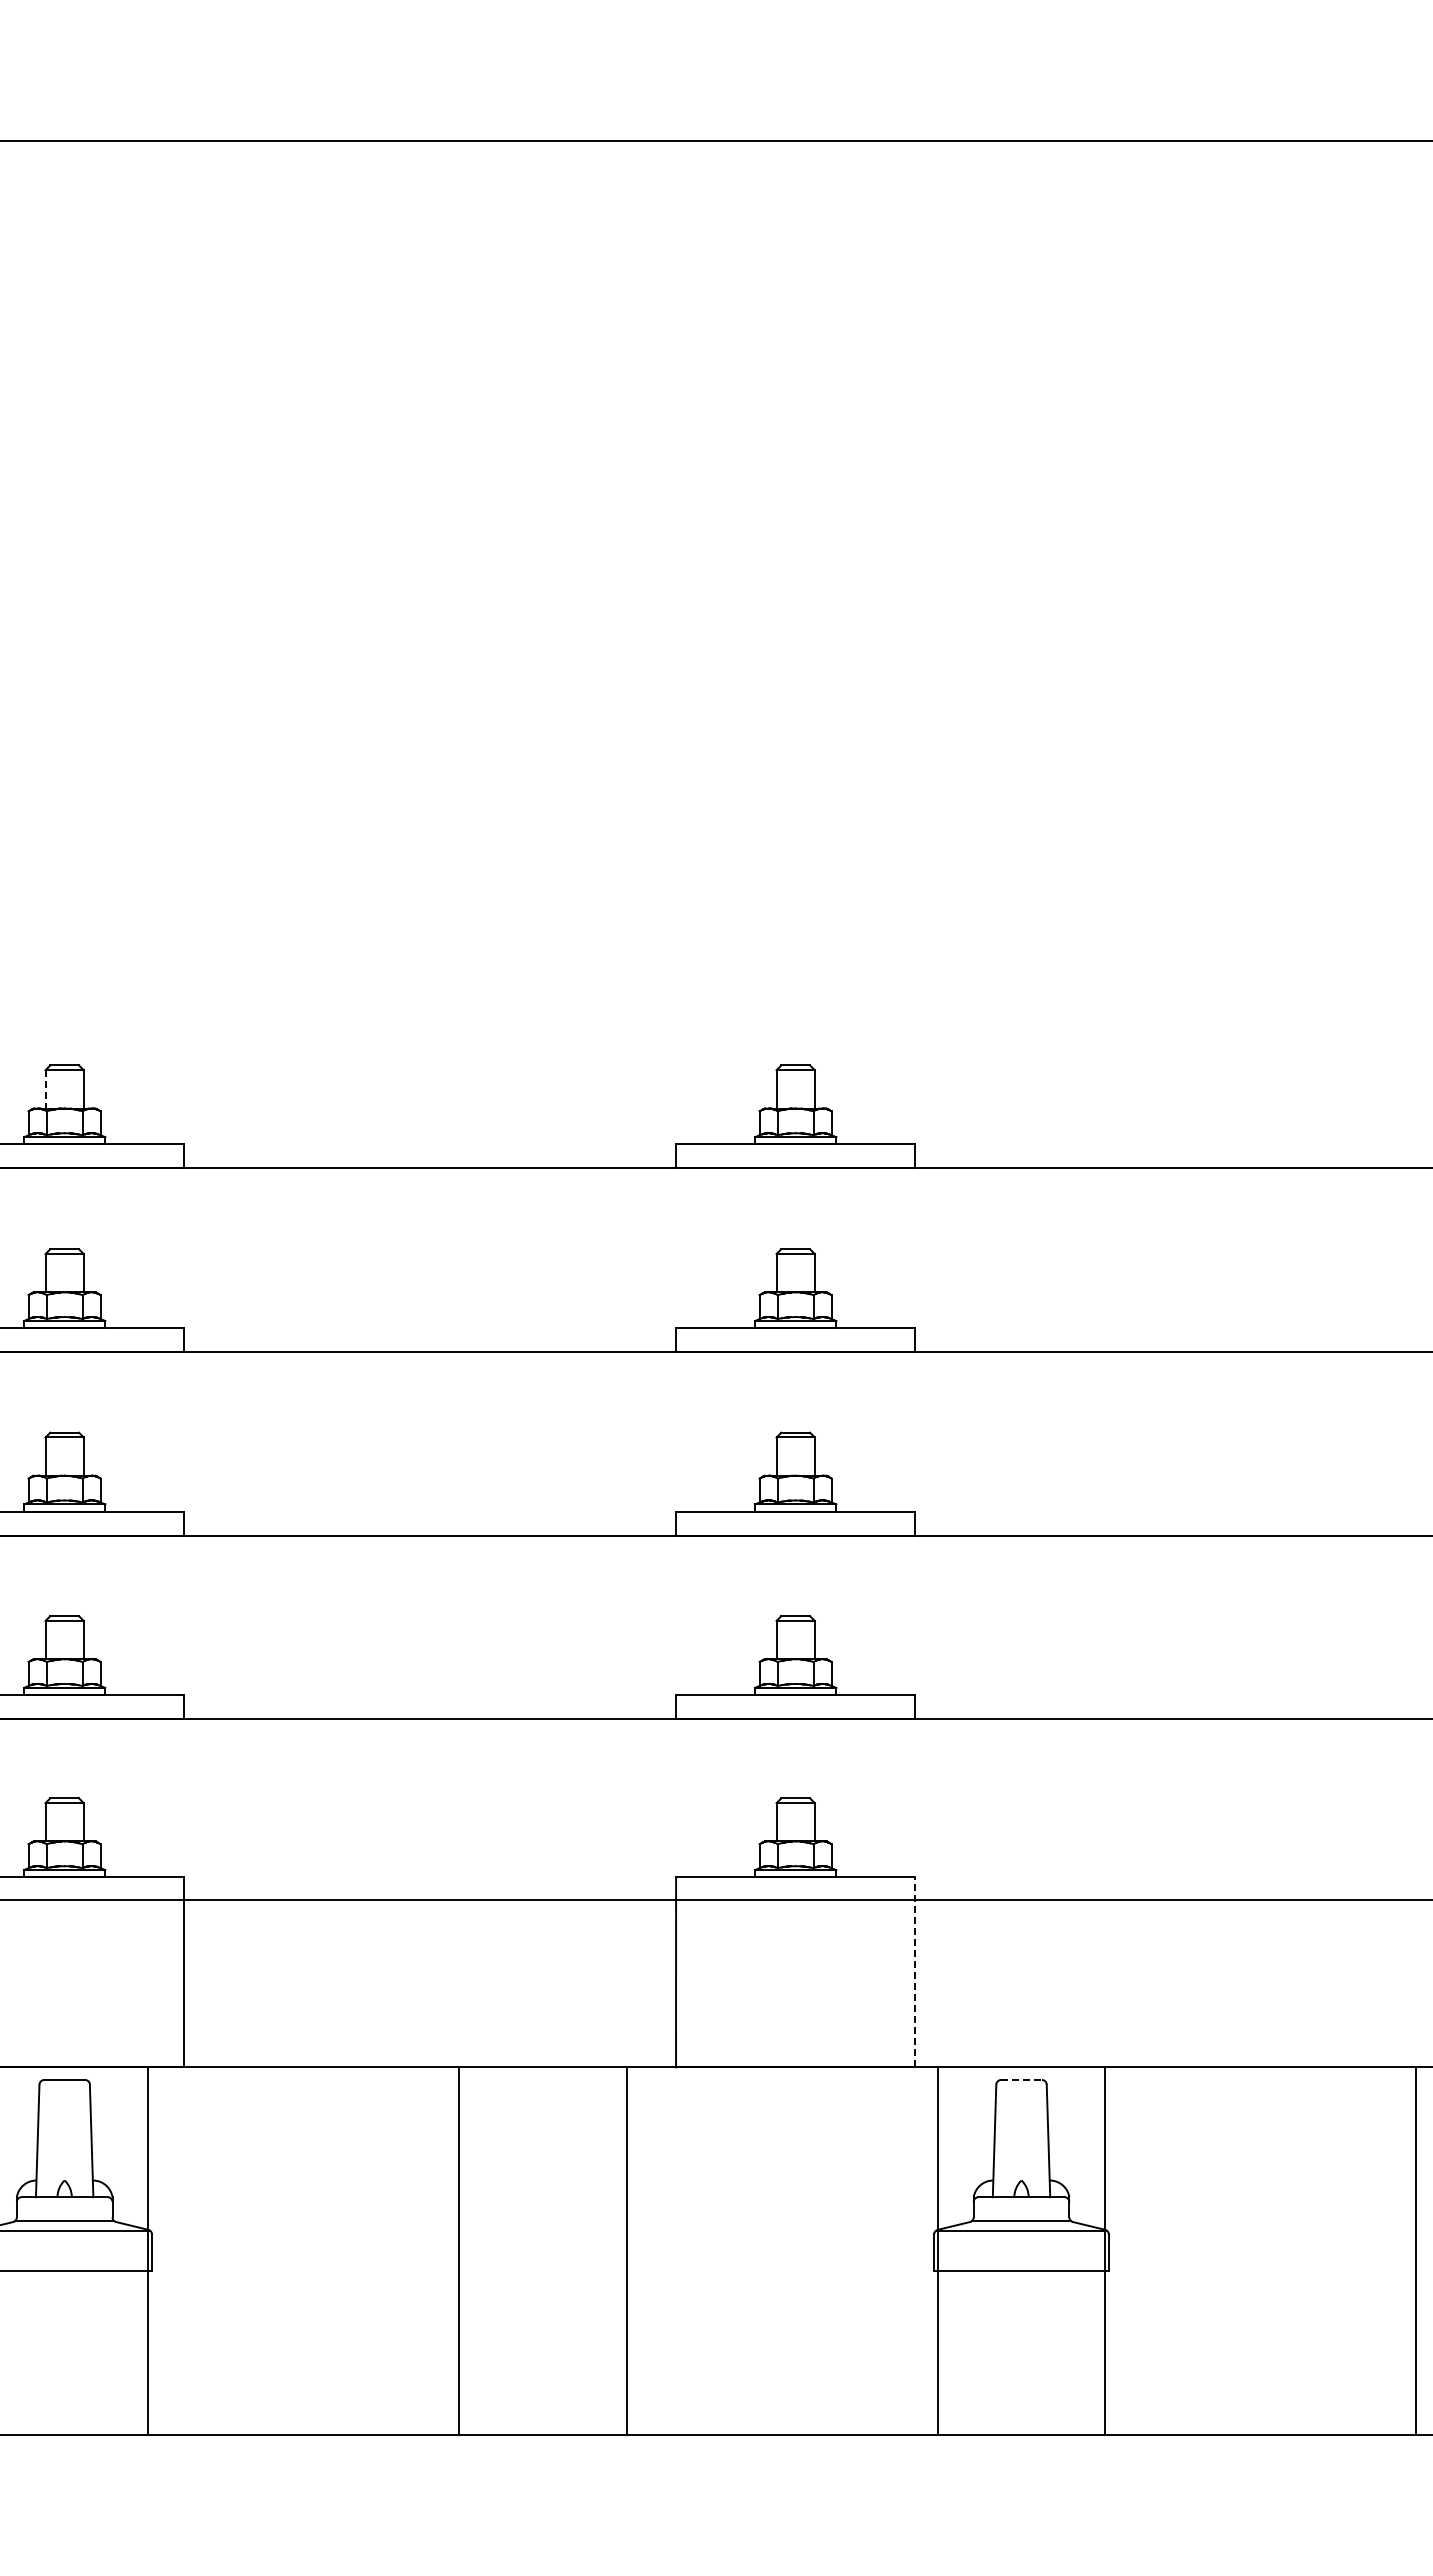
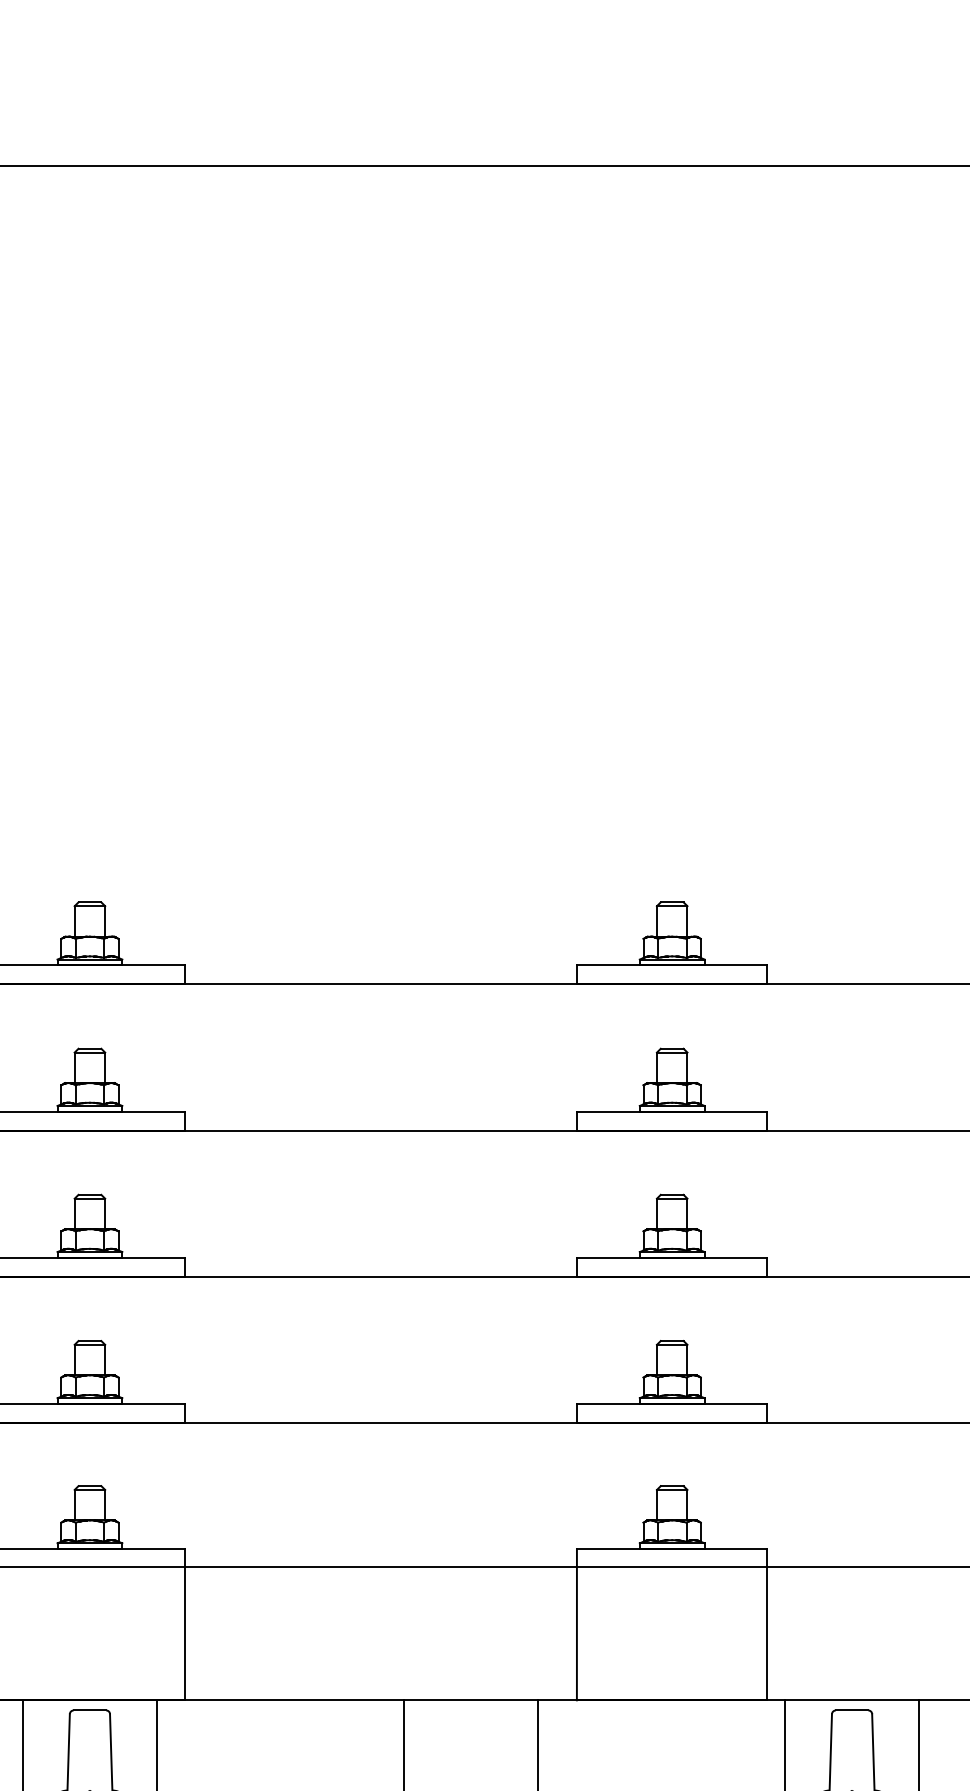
line: (45, 1089) -> (74, 921), dashed -> solid
line: (915, 1972) -> (767, 1624), dashed -> solid
line: (1022, 2080) -> (852, 1710), dashed -> solid

